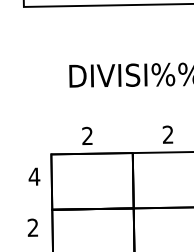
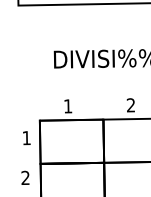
text: (87, 135) -> (68, 105), 2 -> 1
text: (34, 176) -> (26, 137), 4 -> 1

